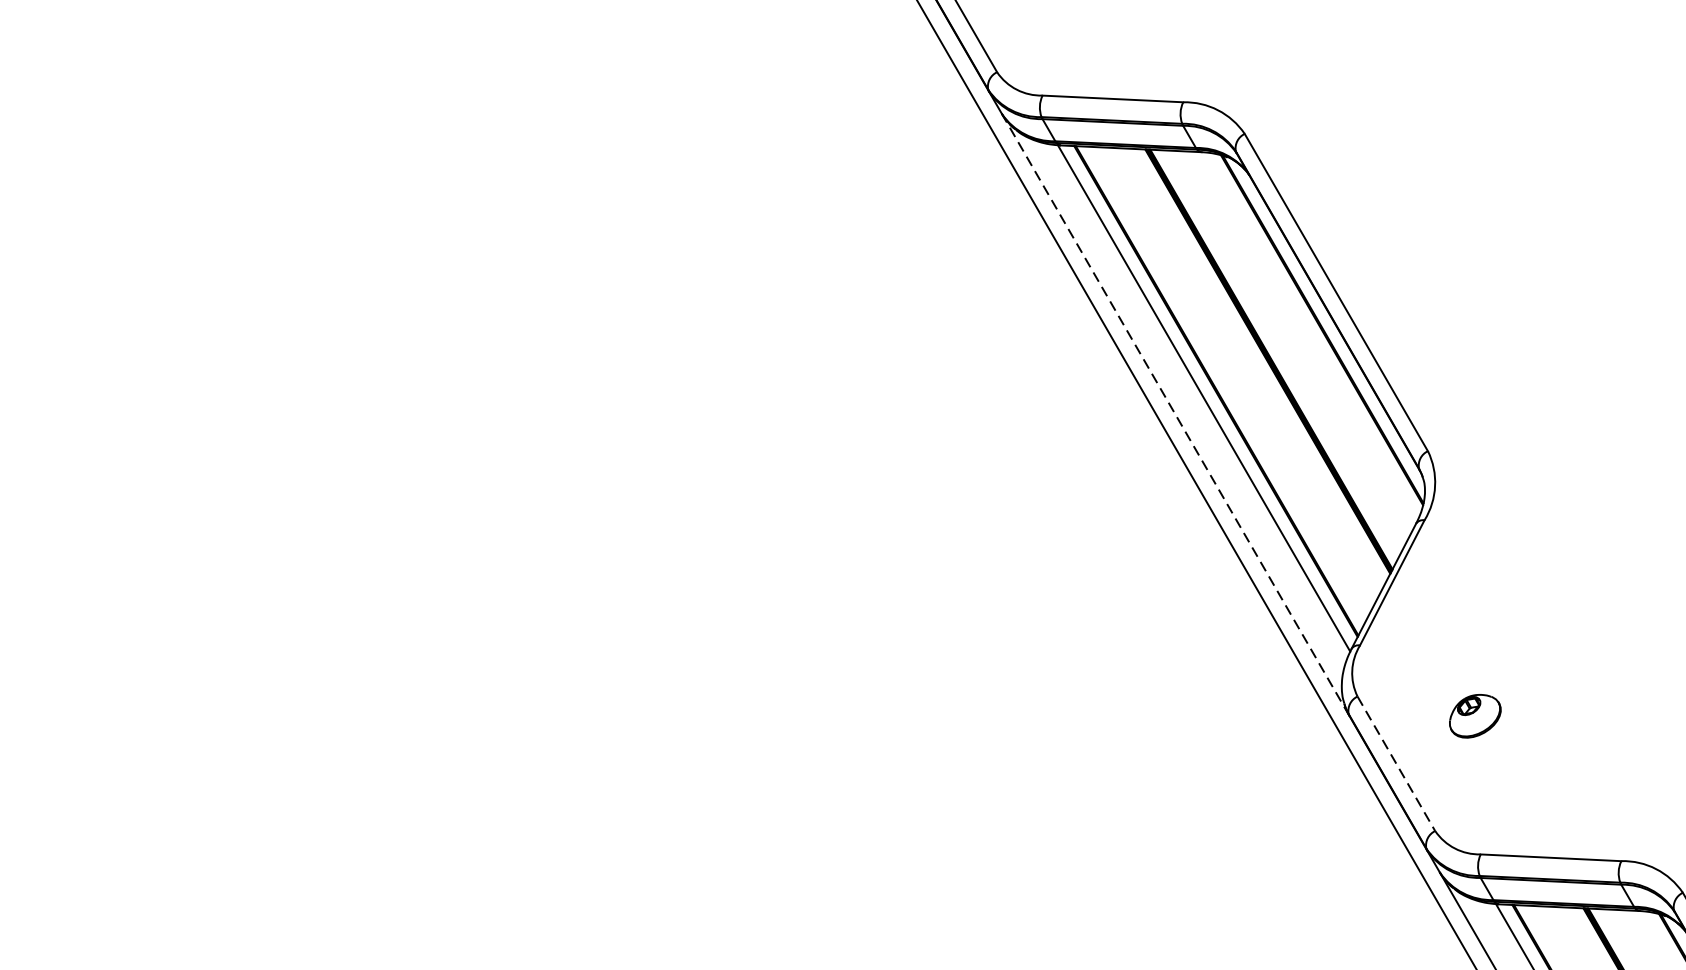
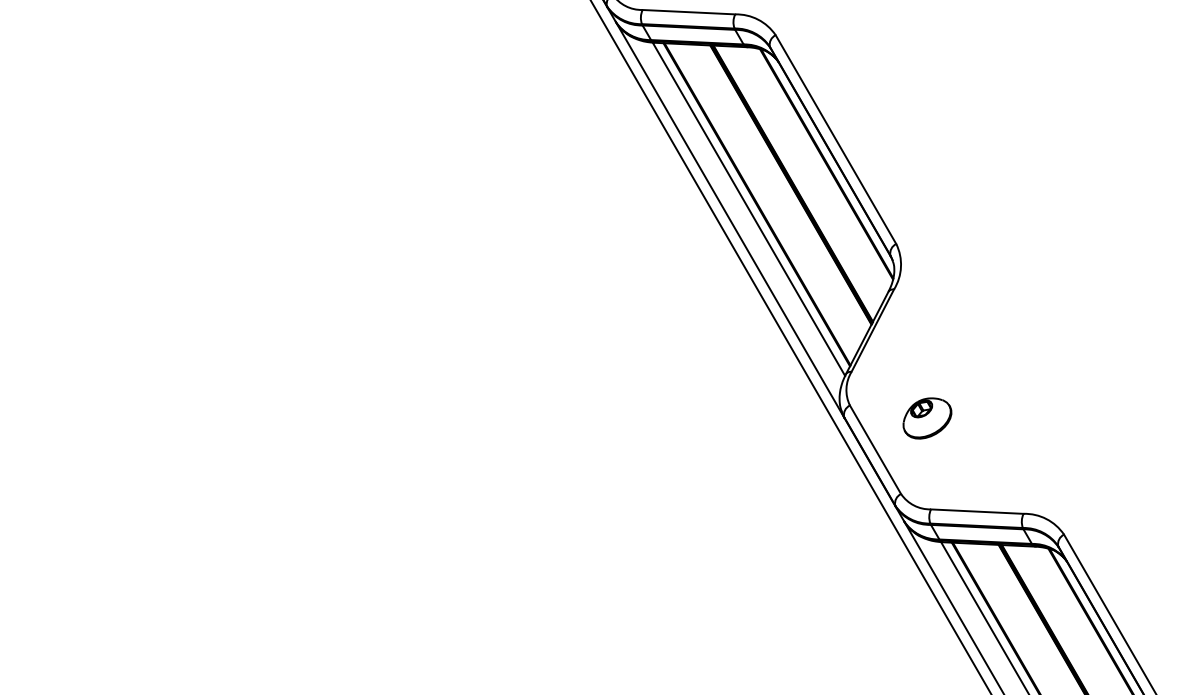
line: (1176, 415) -> (730, 220), dashed -> solid
part: (1475, 716) -> (927, 418), size x1.43
line: (1396, 764) -> (875, 450), dashed -> solid

